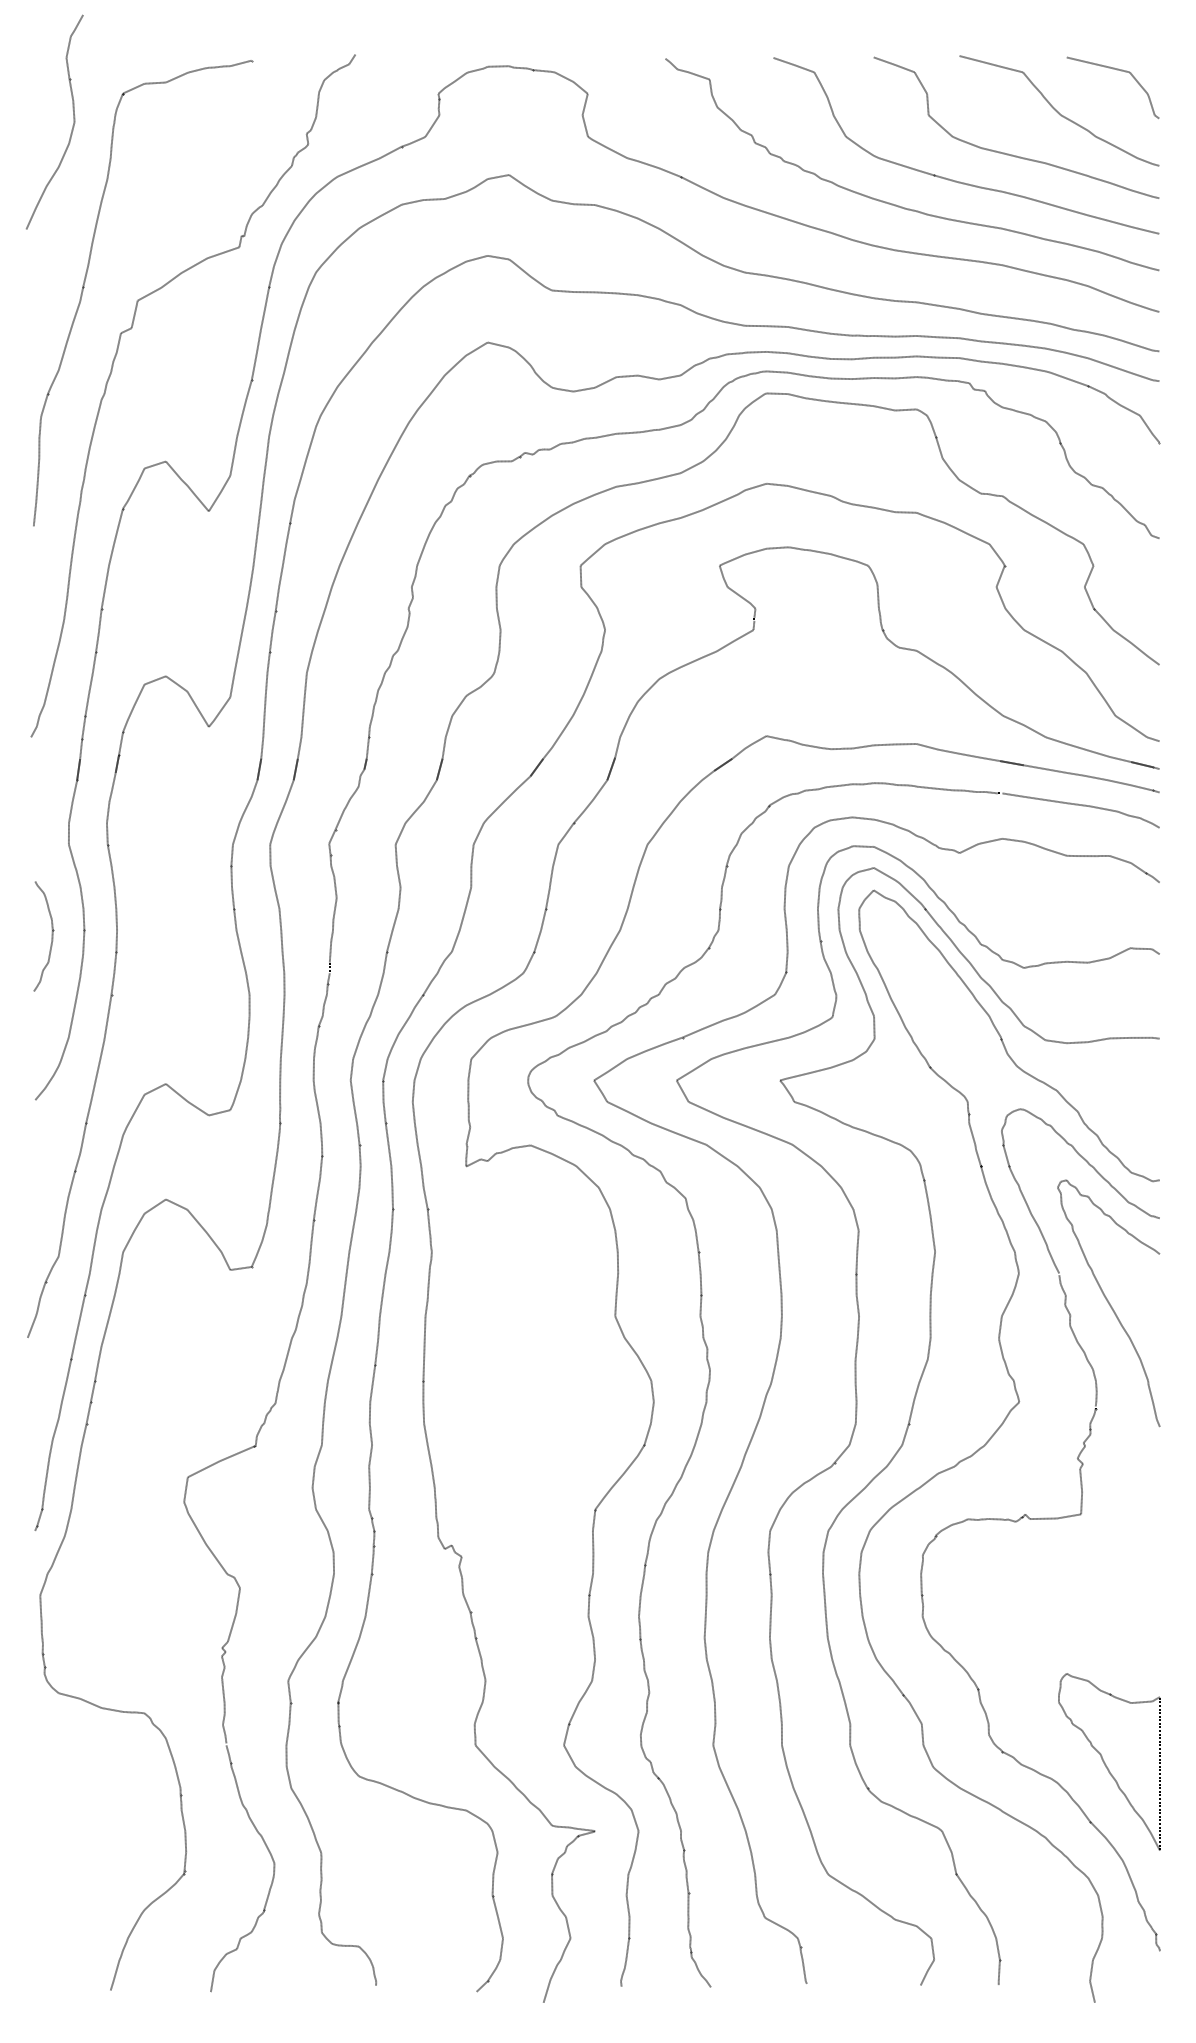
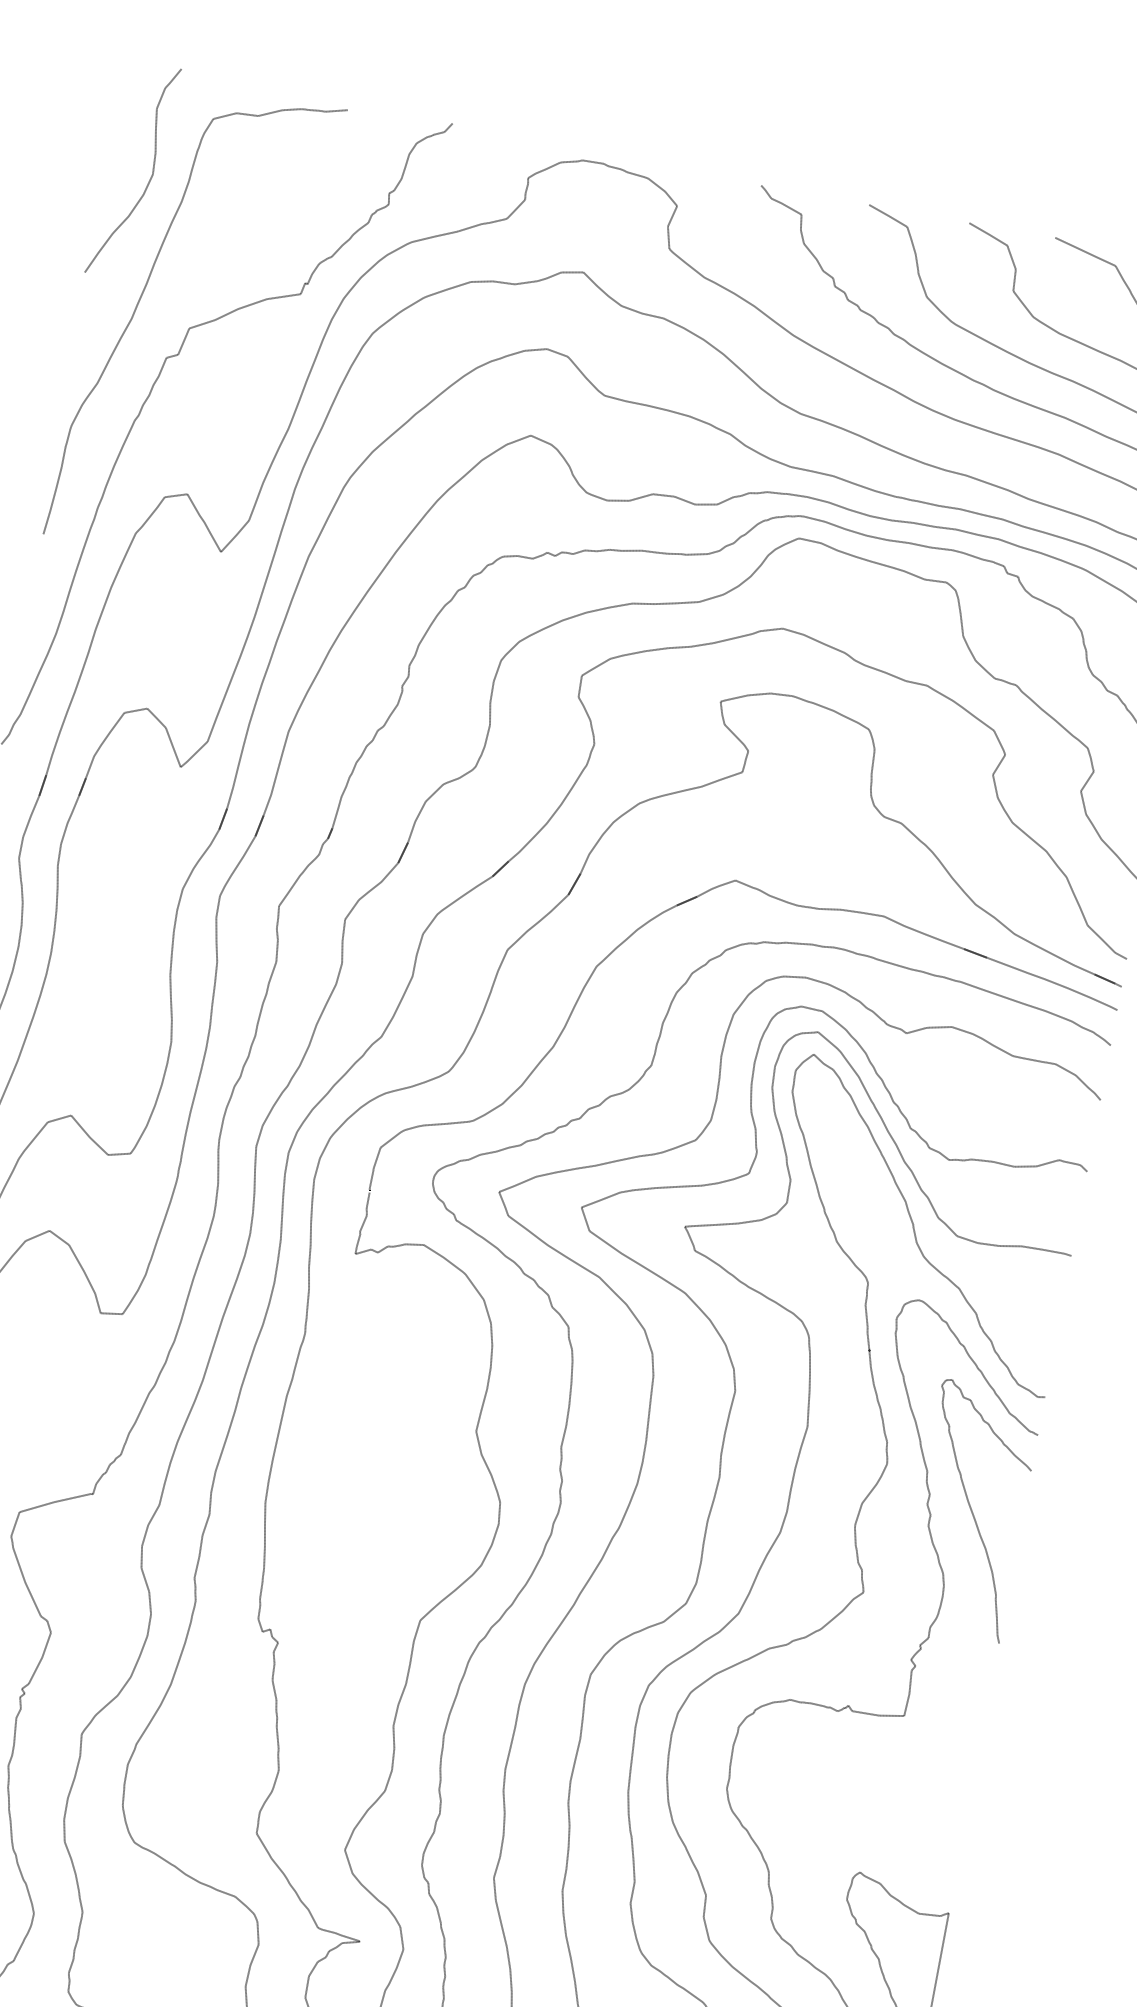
curve: (72, 125) -> (150, 177), moved

